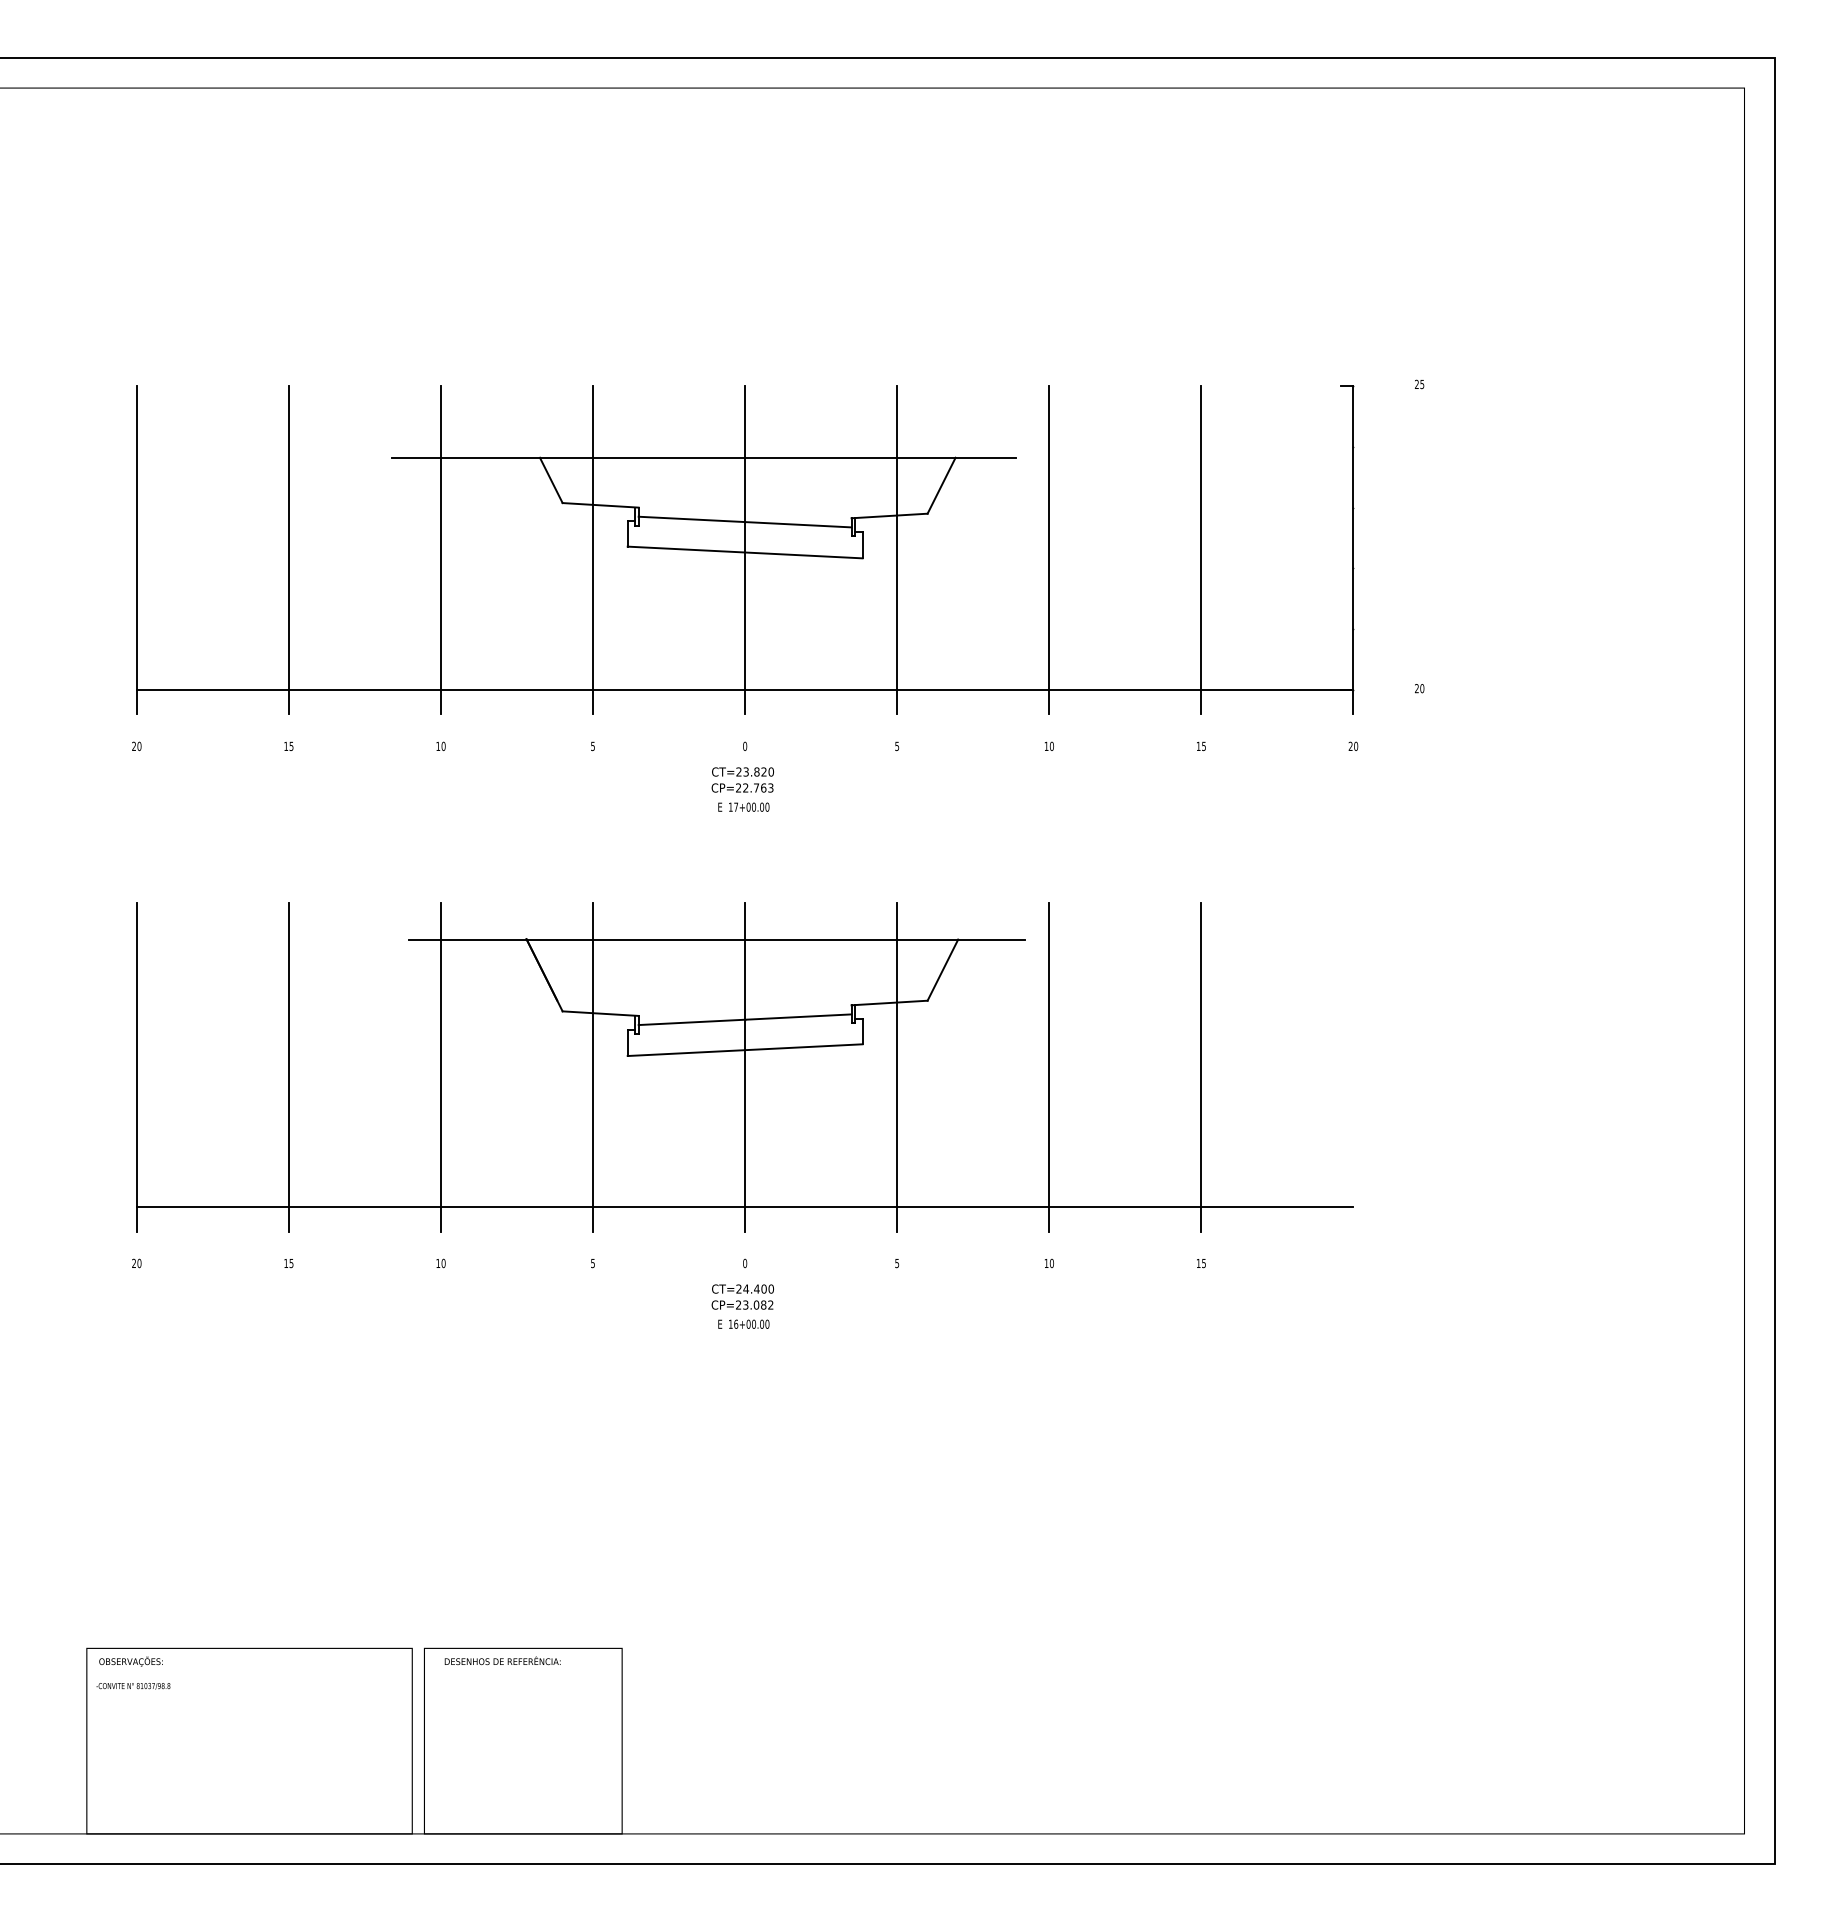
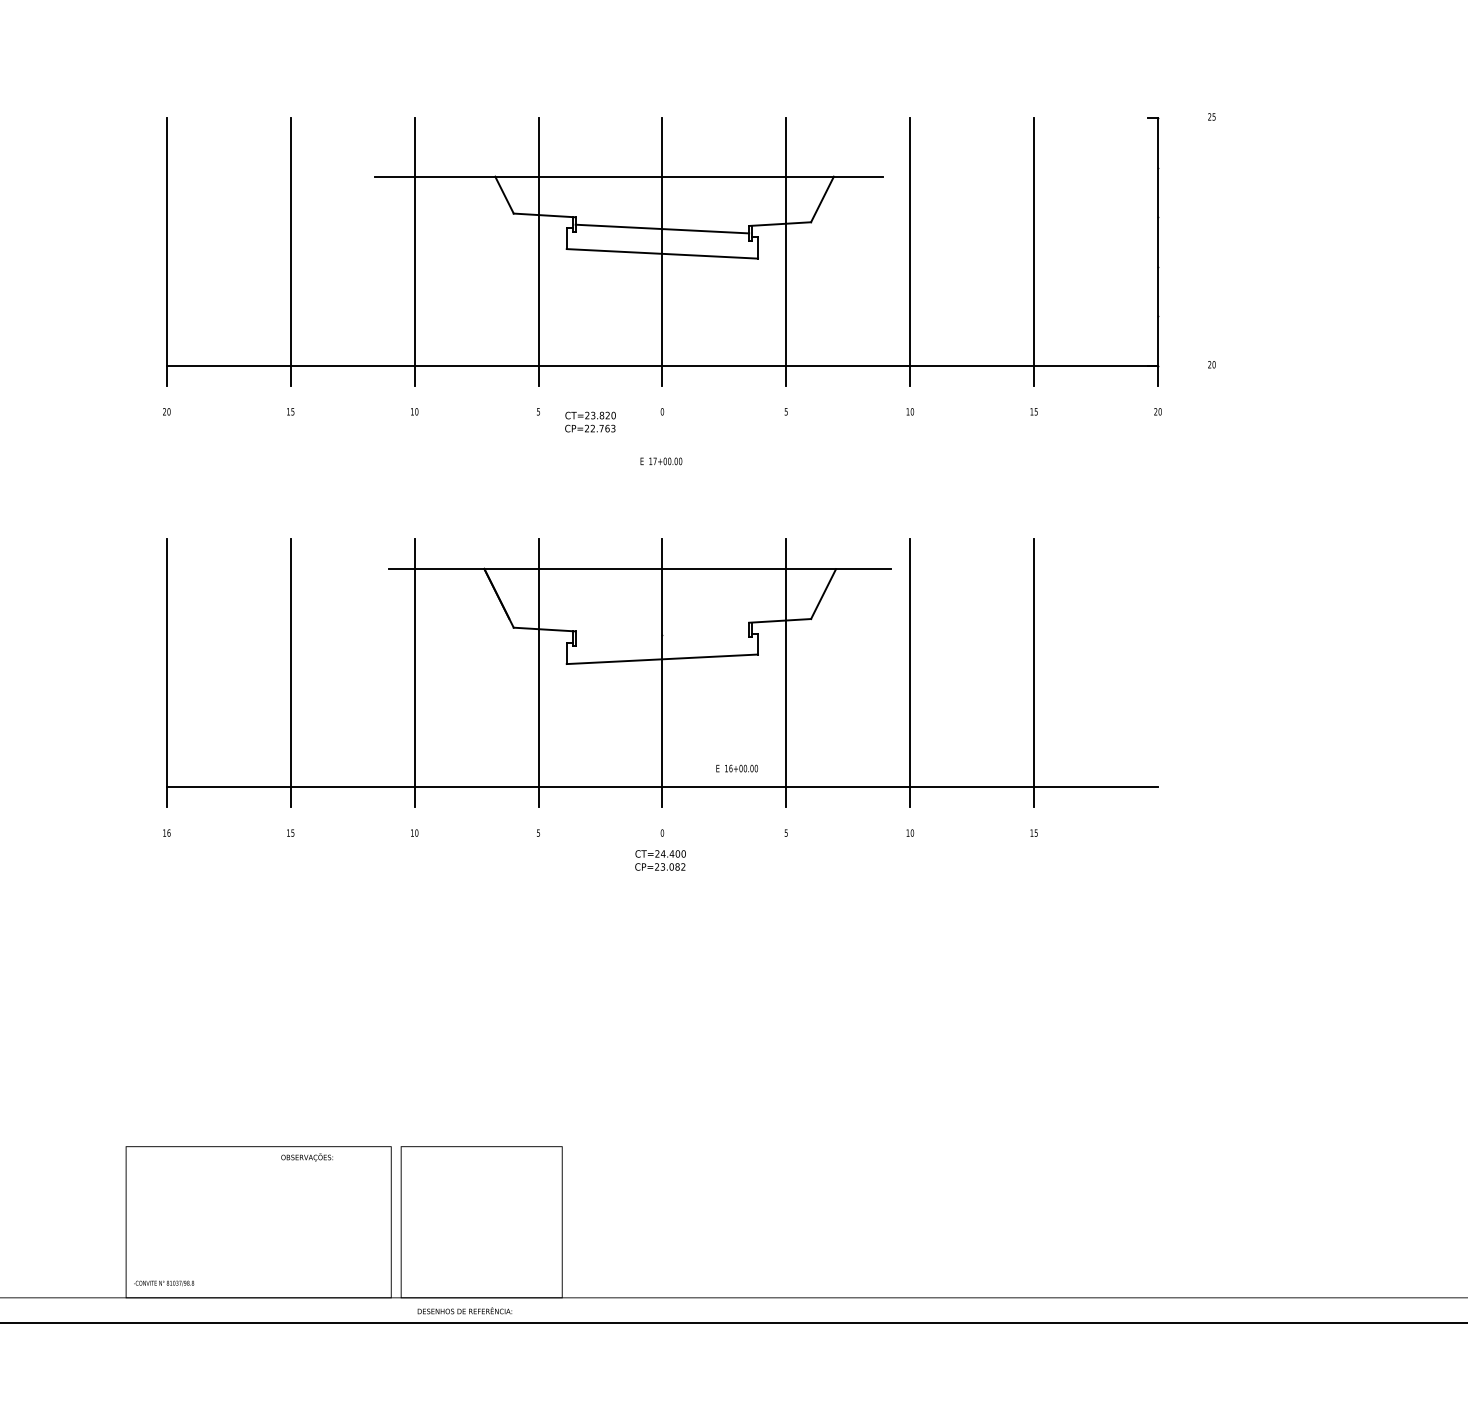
text: (742, 779) -> (590, 421), moved
line: (744, 1019) -> (661, 634), removed
text: (136, 1262) -> (166, 832), 20 -> 16
text: (743, 1323) -> (736, 767), moved
text: (502, 1660) -> (464, 1310), moved
text: (130, 1661) -> (306, 1157), moved
text: (133, 1686) -> (164, 1283), moved

